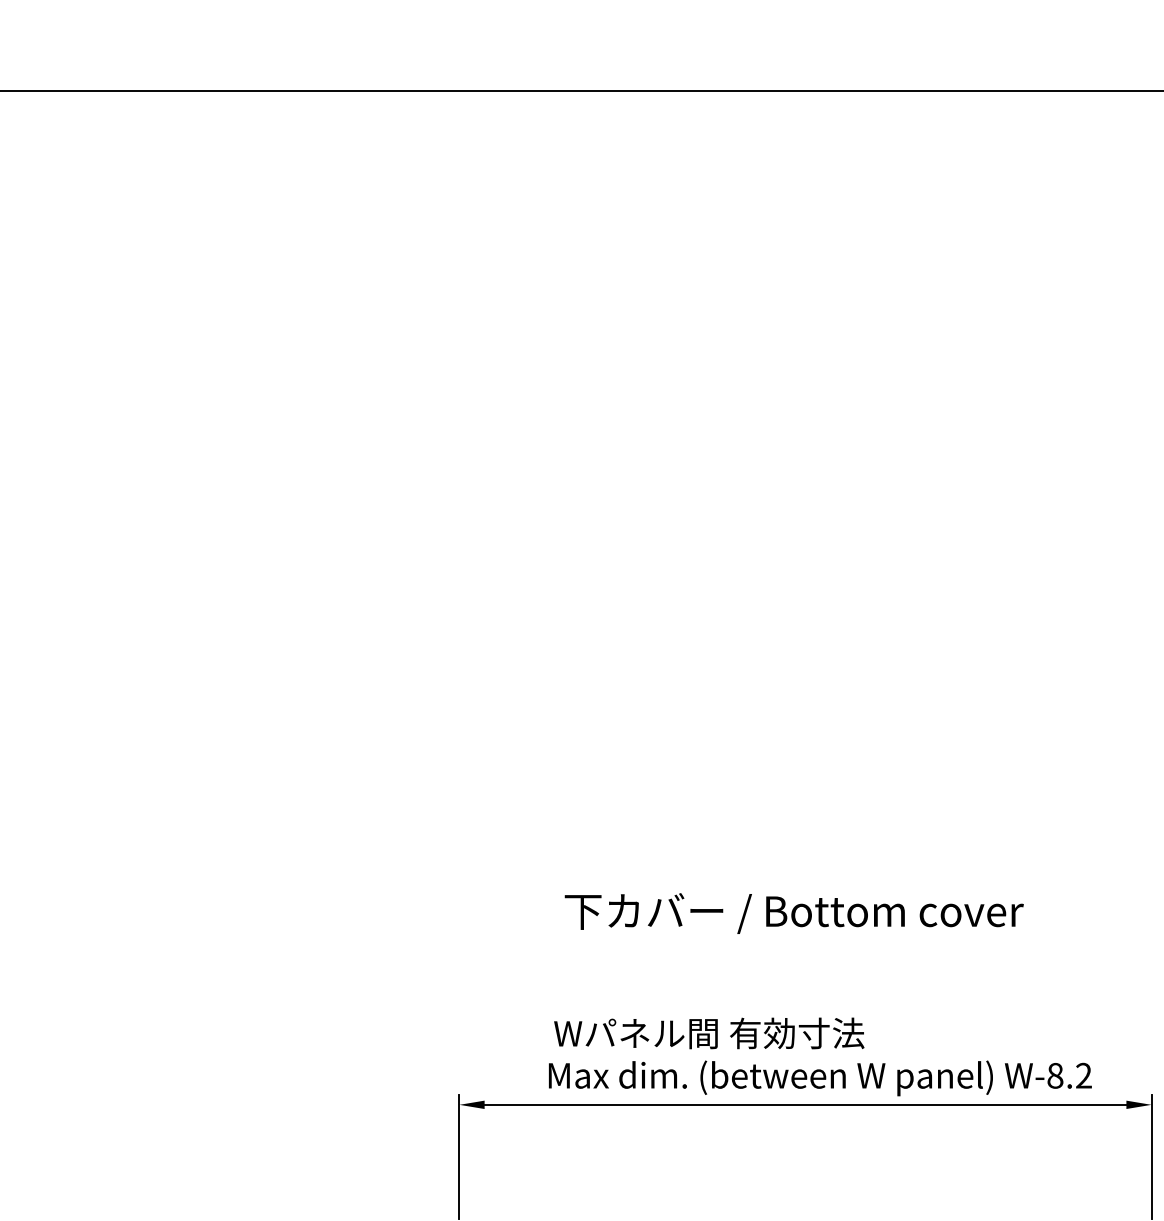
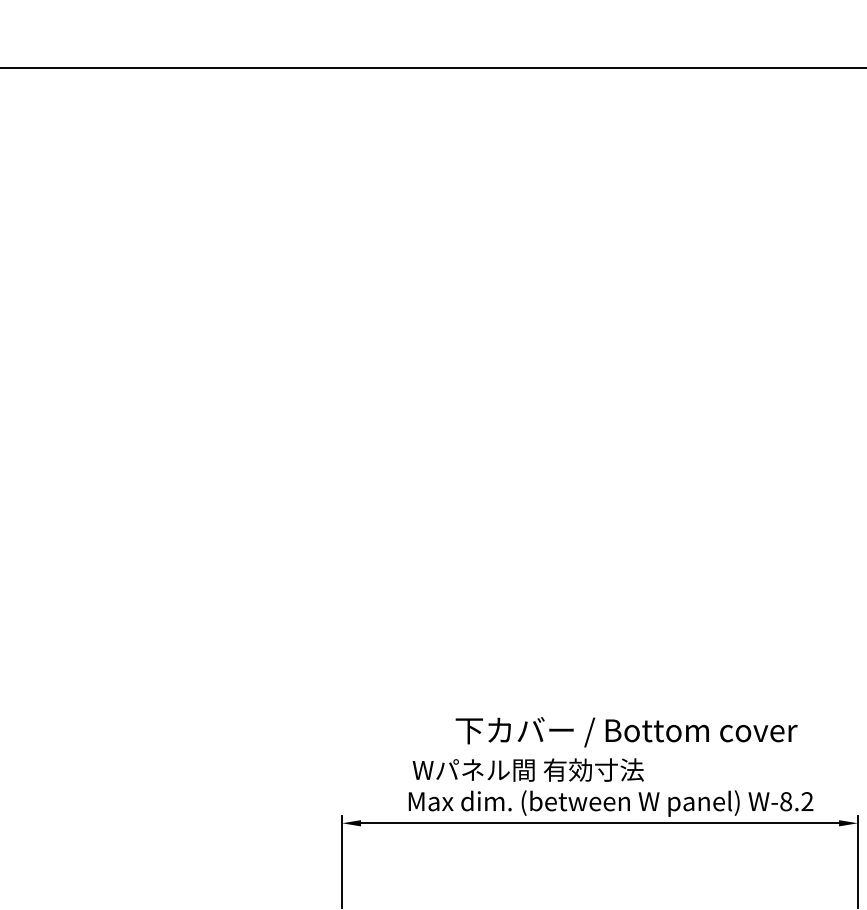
text: (793, 913) -> (626, 732), moved

